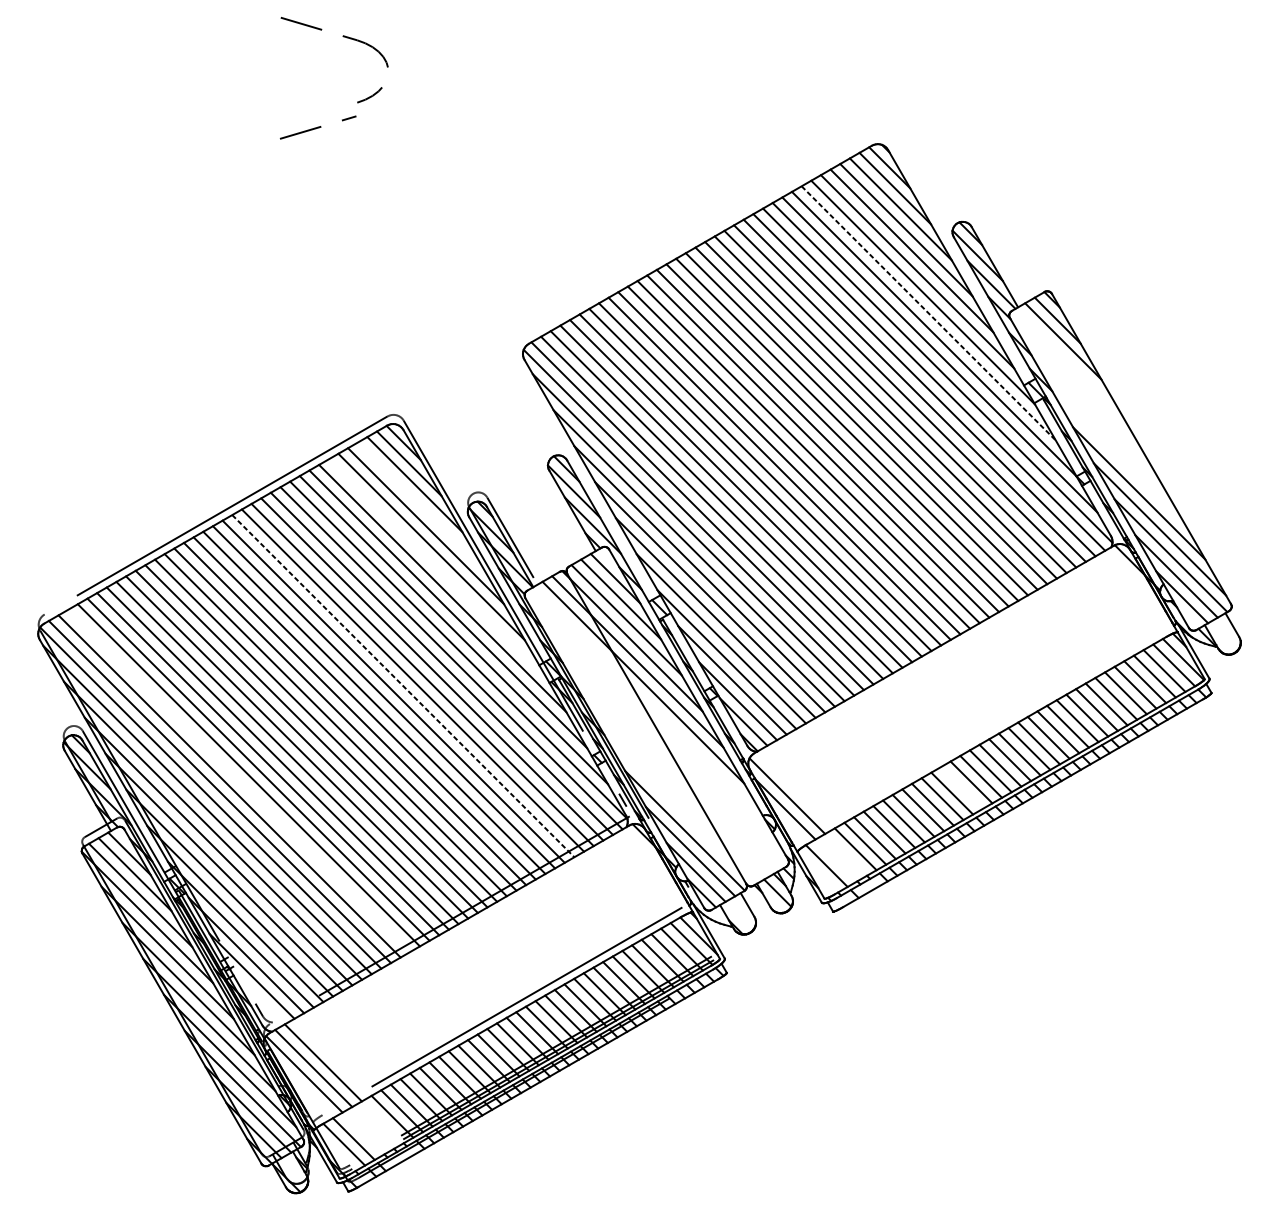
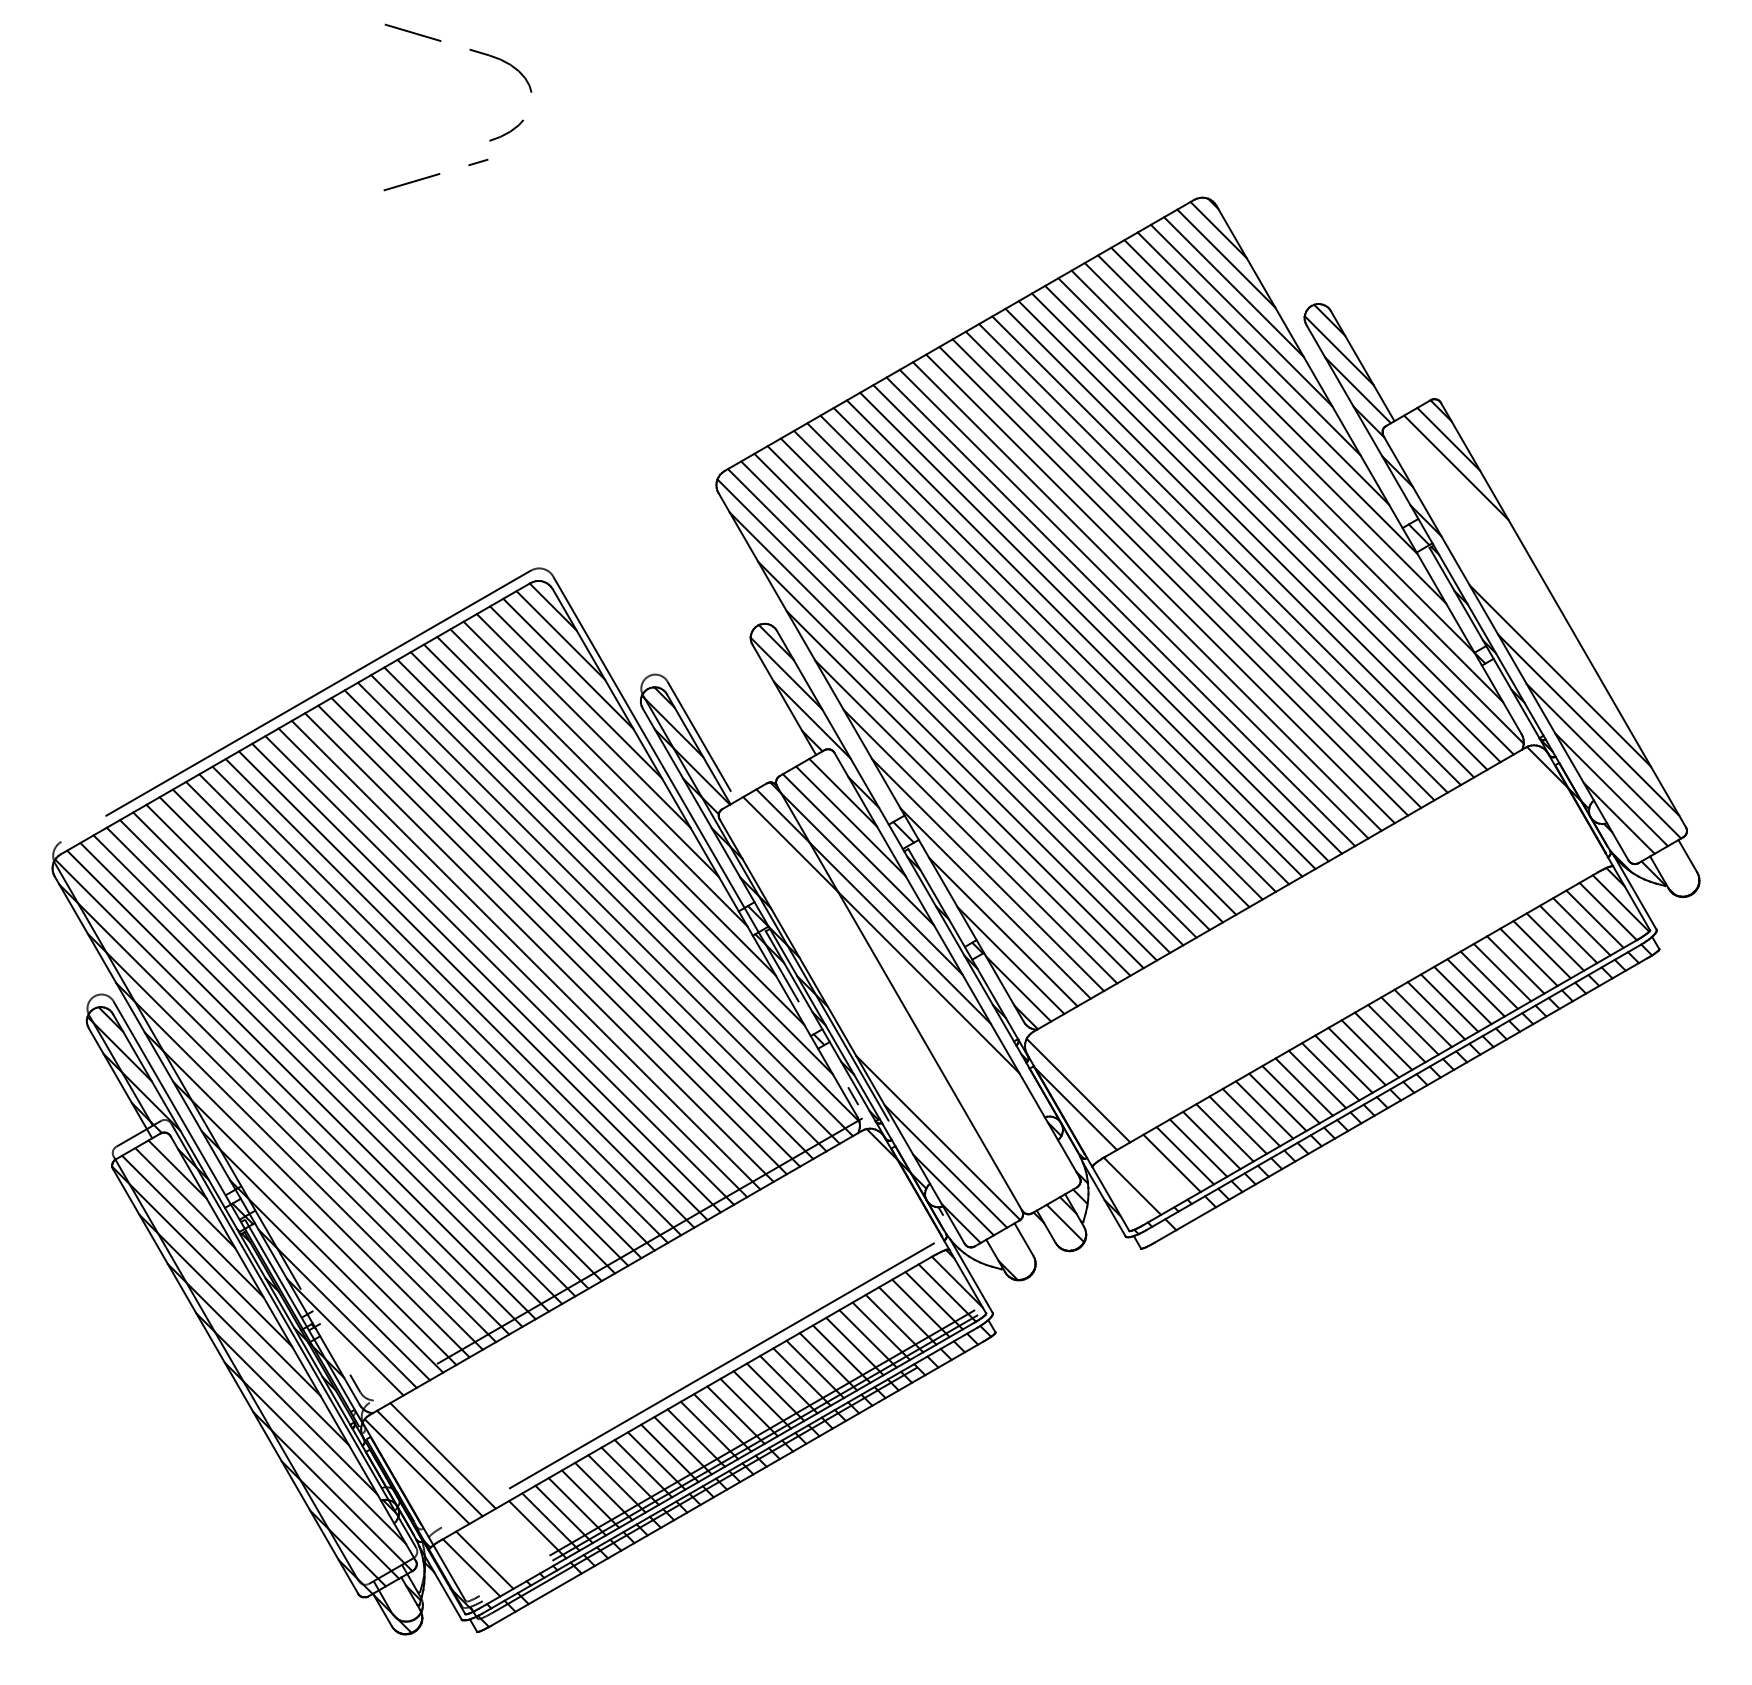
line: (929, 313) -> (1272, 429), dashed -> solid
line: (420, 505) -> (576, 692), added
line: (436, 567) -> (598, 777), added
line: (403, 686) -> (552, 940), dashed -> solid
line: (238, 780) -> (327, 1069), added
line: (961, 788) -> (1317, 1079), added

